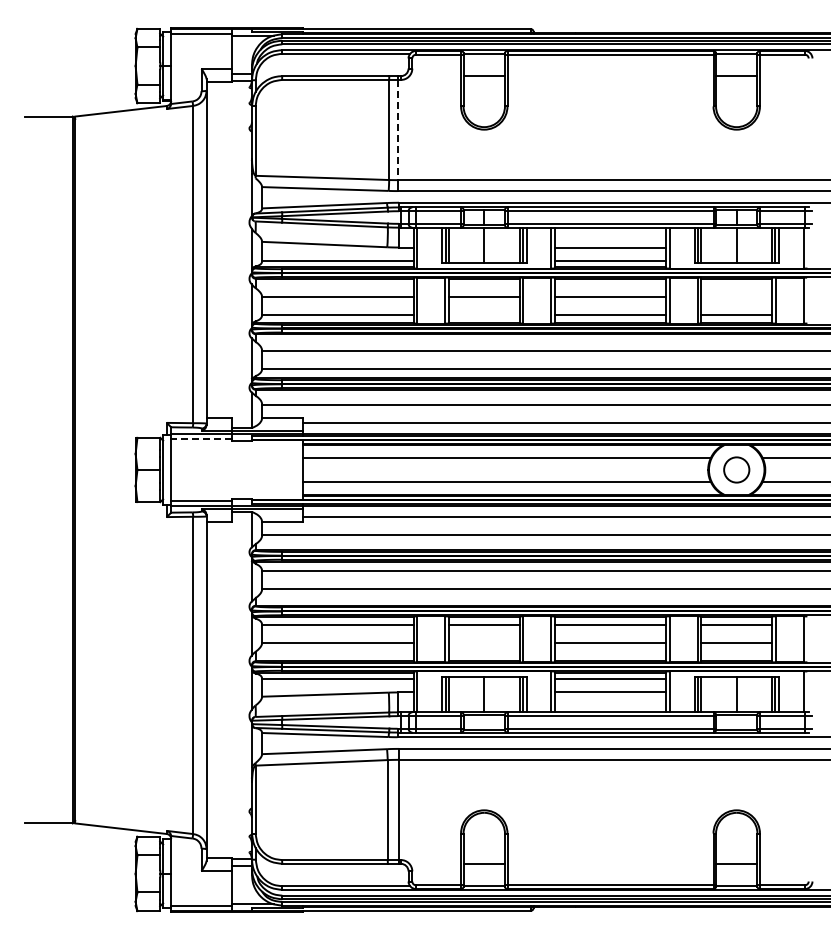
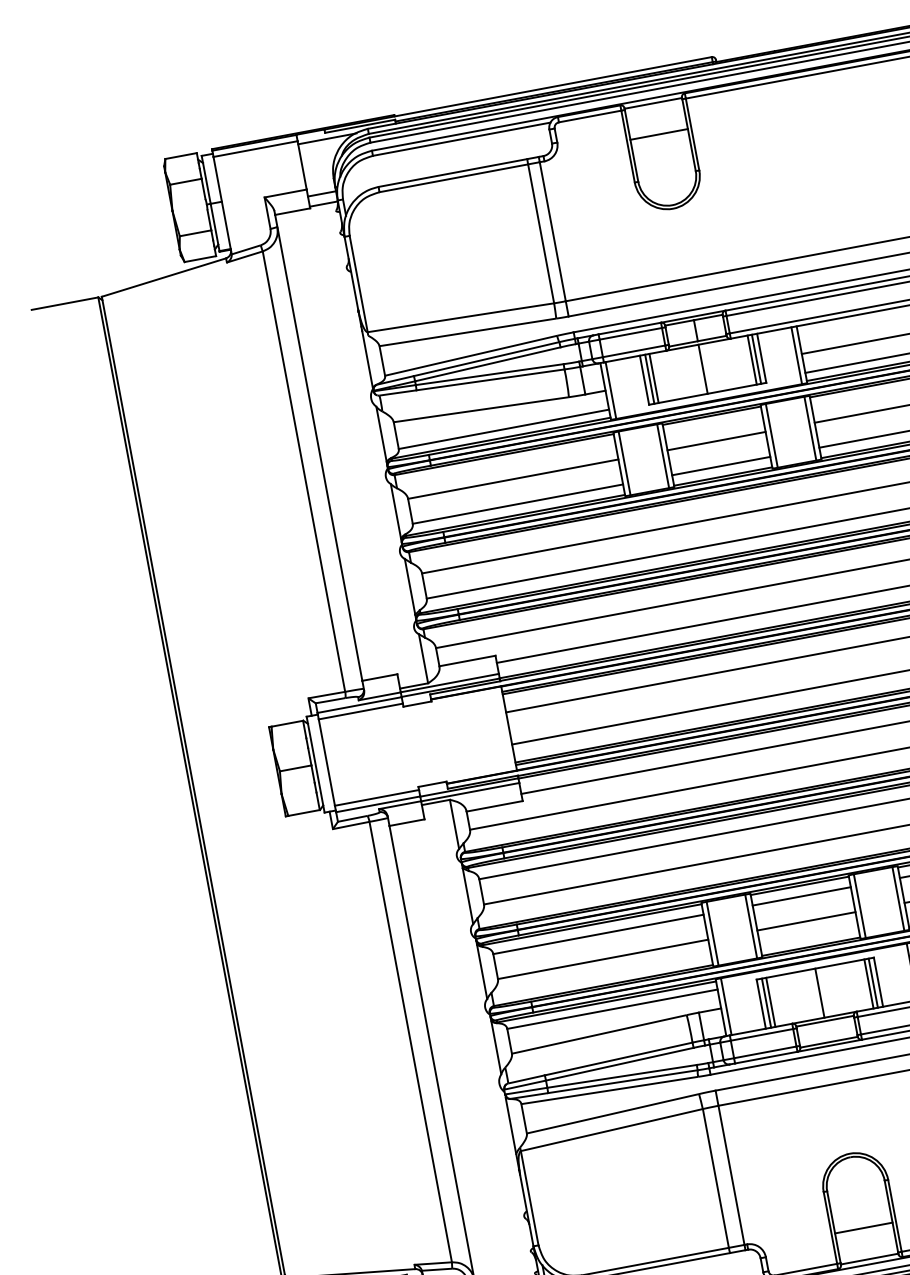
line: (397, 130) -> (552, 232), dashed -> solid
line: (483, 315) -> (720, 466), added
line: (201, 438) -> (360, 710), dashed -> solid
line: (483, 642) -> (805, 920), added

